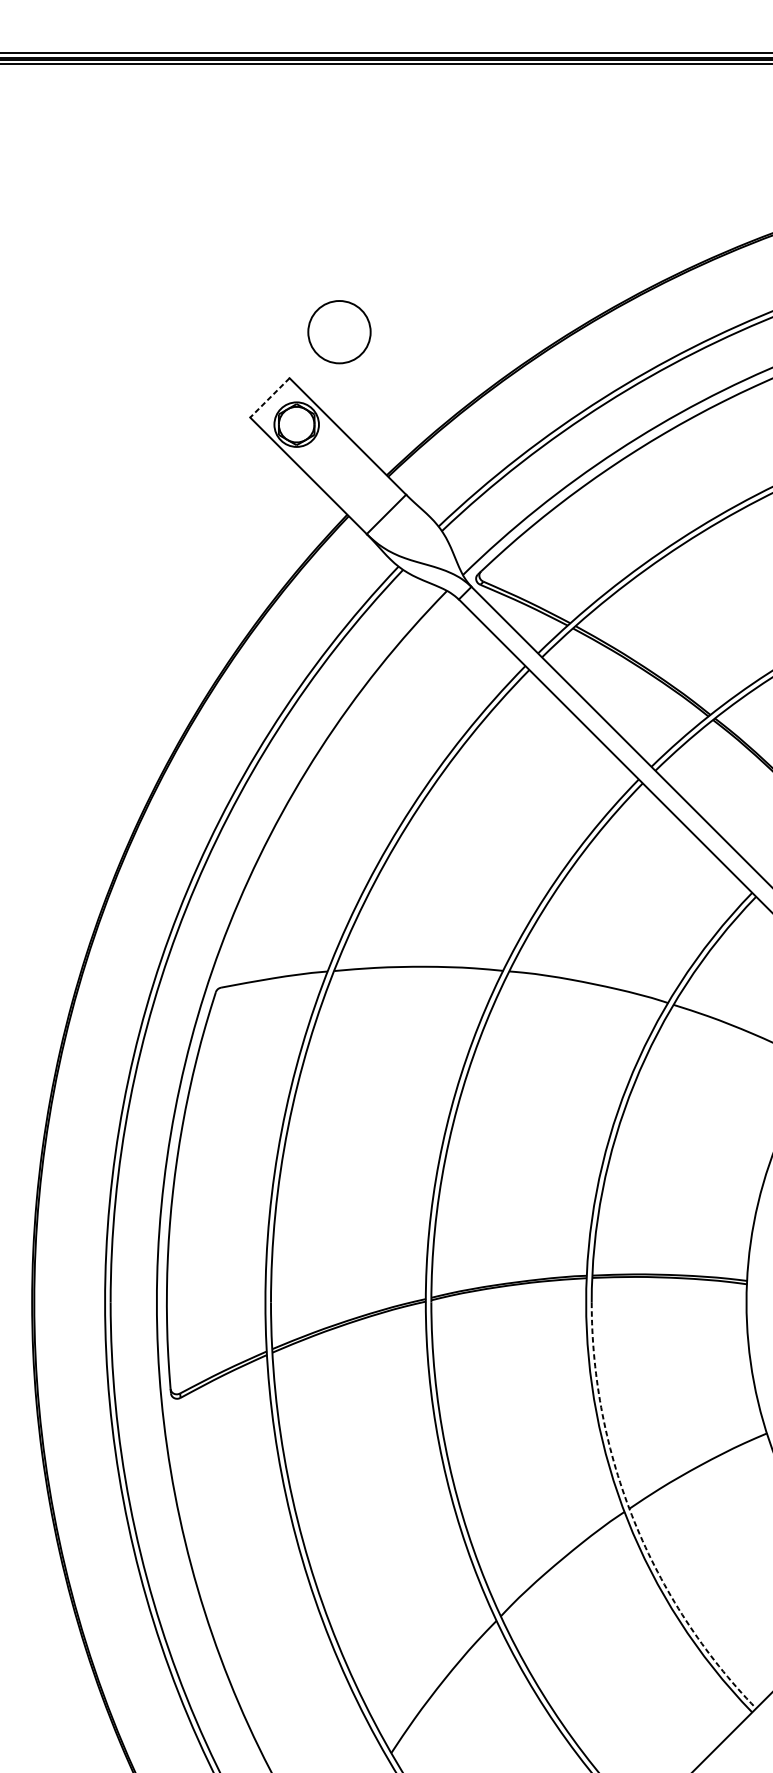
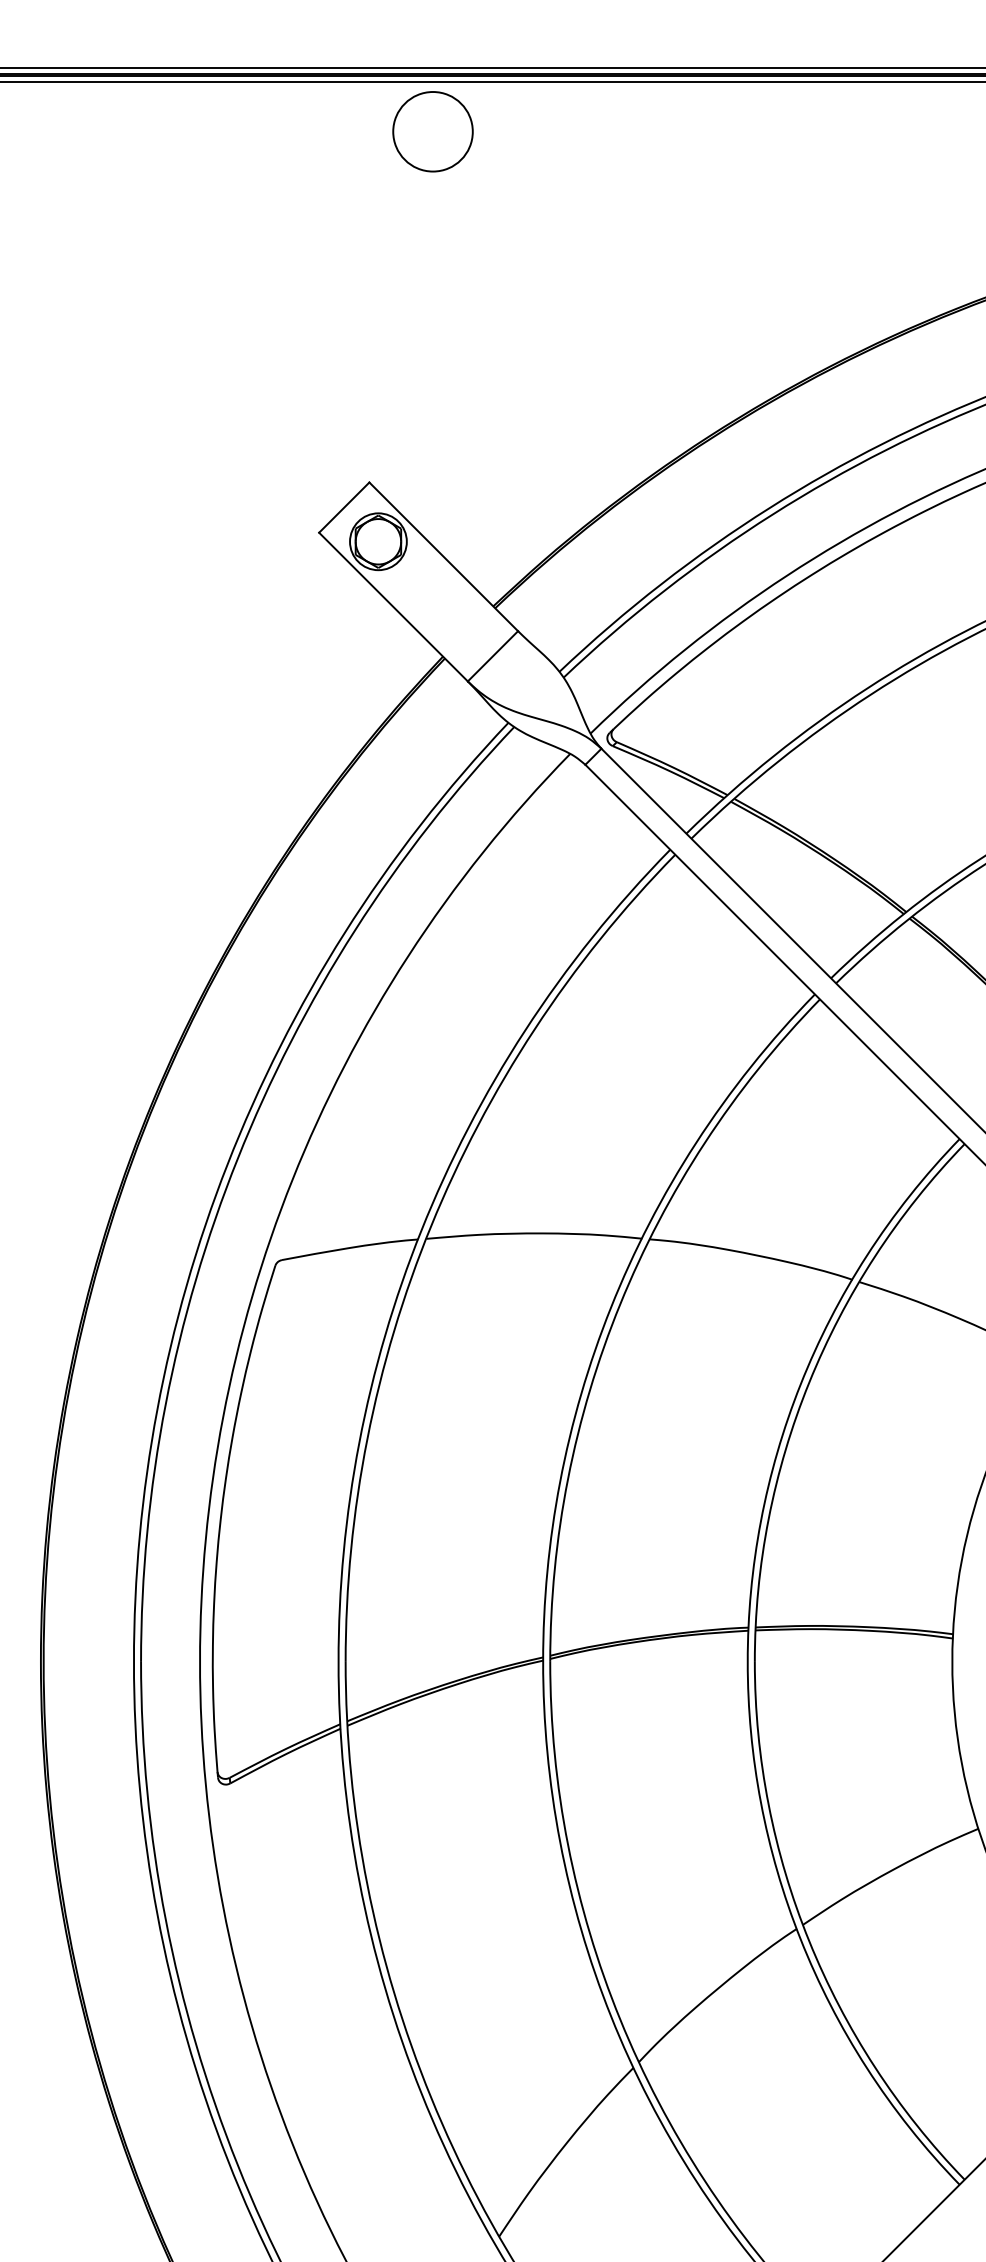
circle: (339, 331) -> (432, 131), moved
line: (270, 397) -> (344, 507), dashed -> solid
arc: (634, 1521) -> (809, 1941), dashed -> solid

